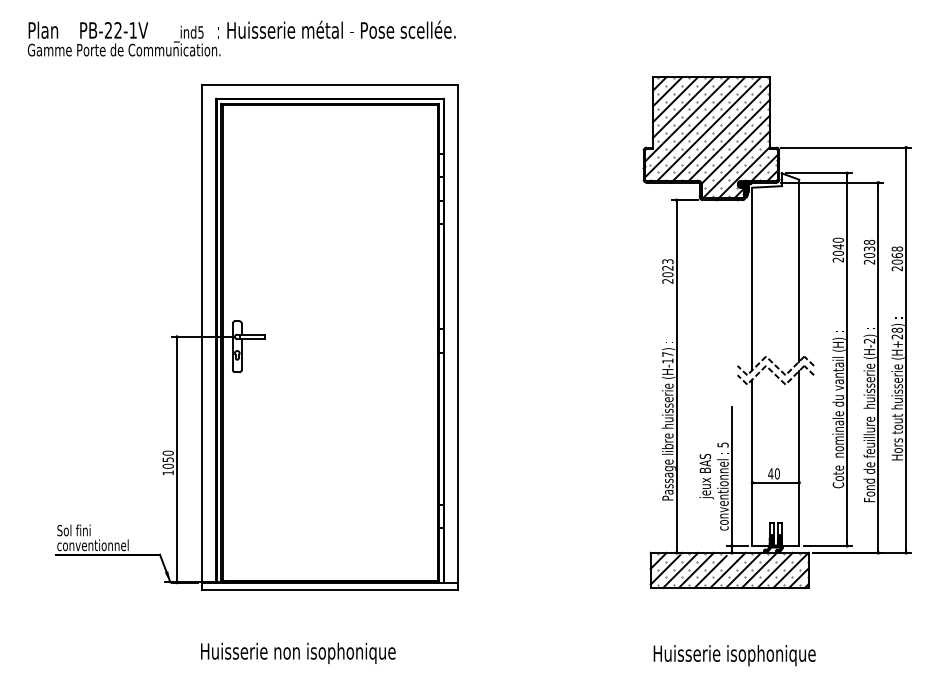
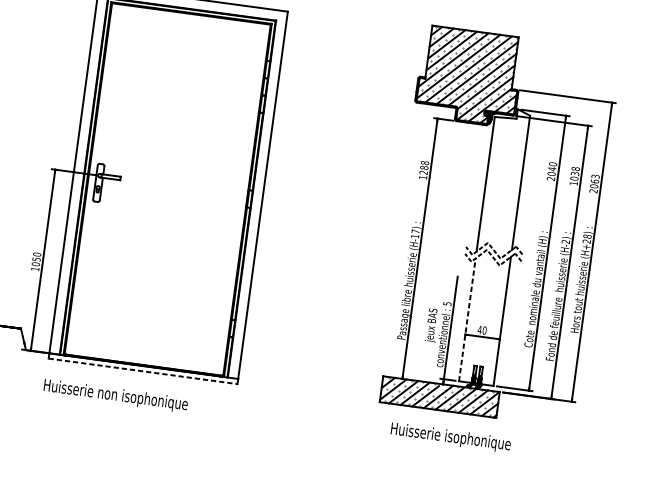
text: (896, 248) -> (595, 176), 2068 -> 2063
text: (868, 261) -> (573, 182), 2038 -> 1038
text: (667, 271) -> (423, 170), 2023 -> 1288
line: (752, 462) -> (467, 319), solid -> dashed
line: (330, 589) -> (143, 371), solid -> dashed
text: (298, 652) -> (116, 395), moved
text: (734, 655) -> (450, 437), moved

